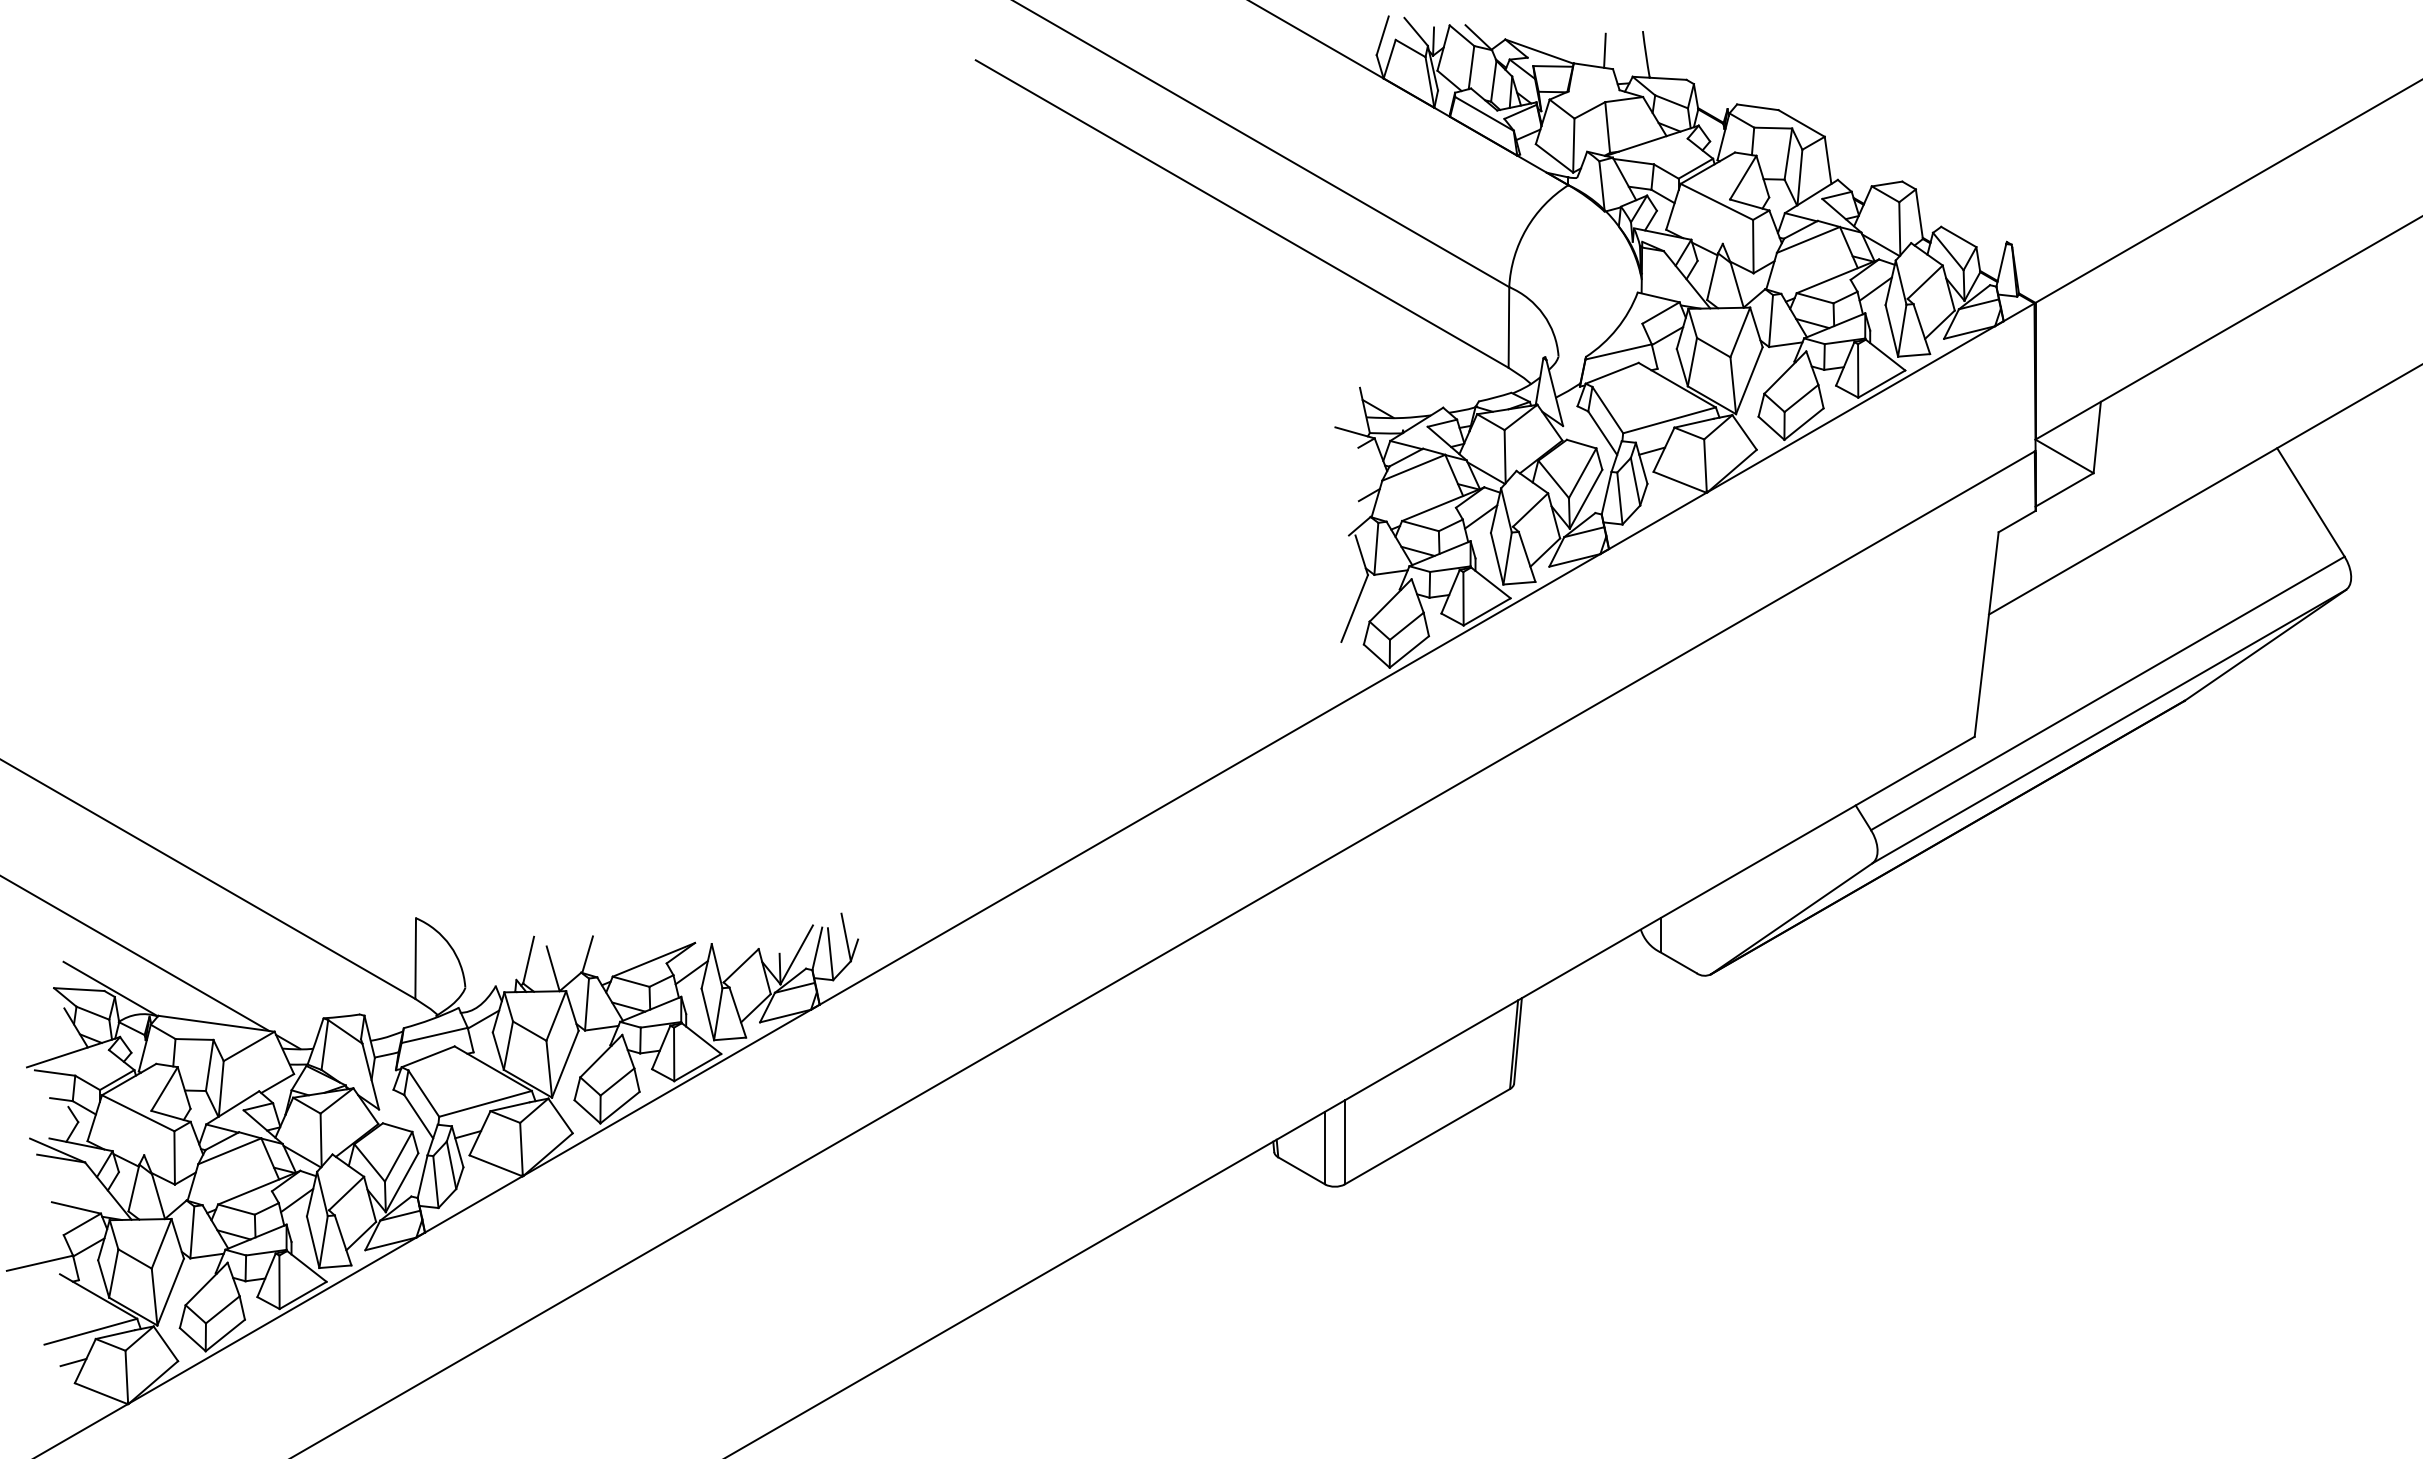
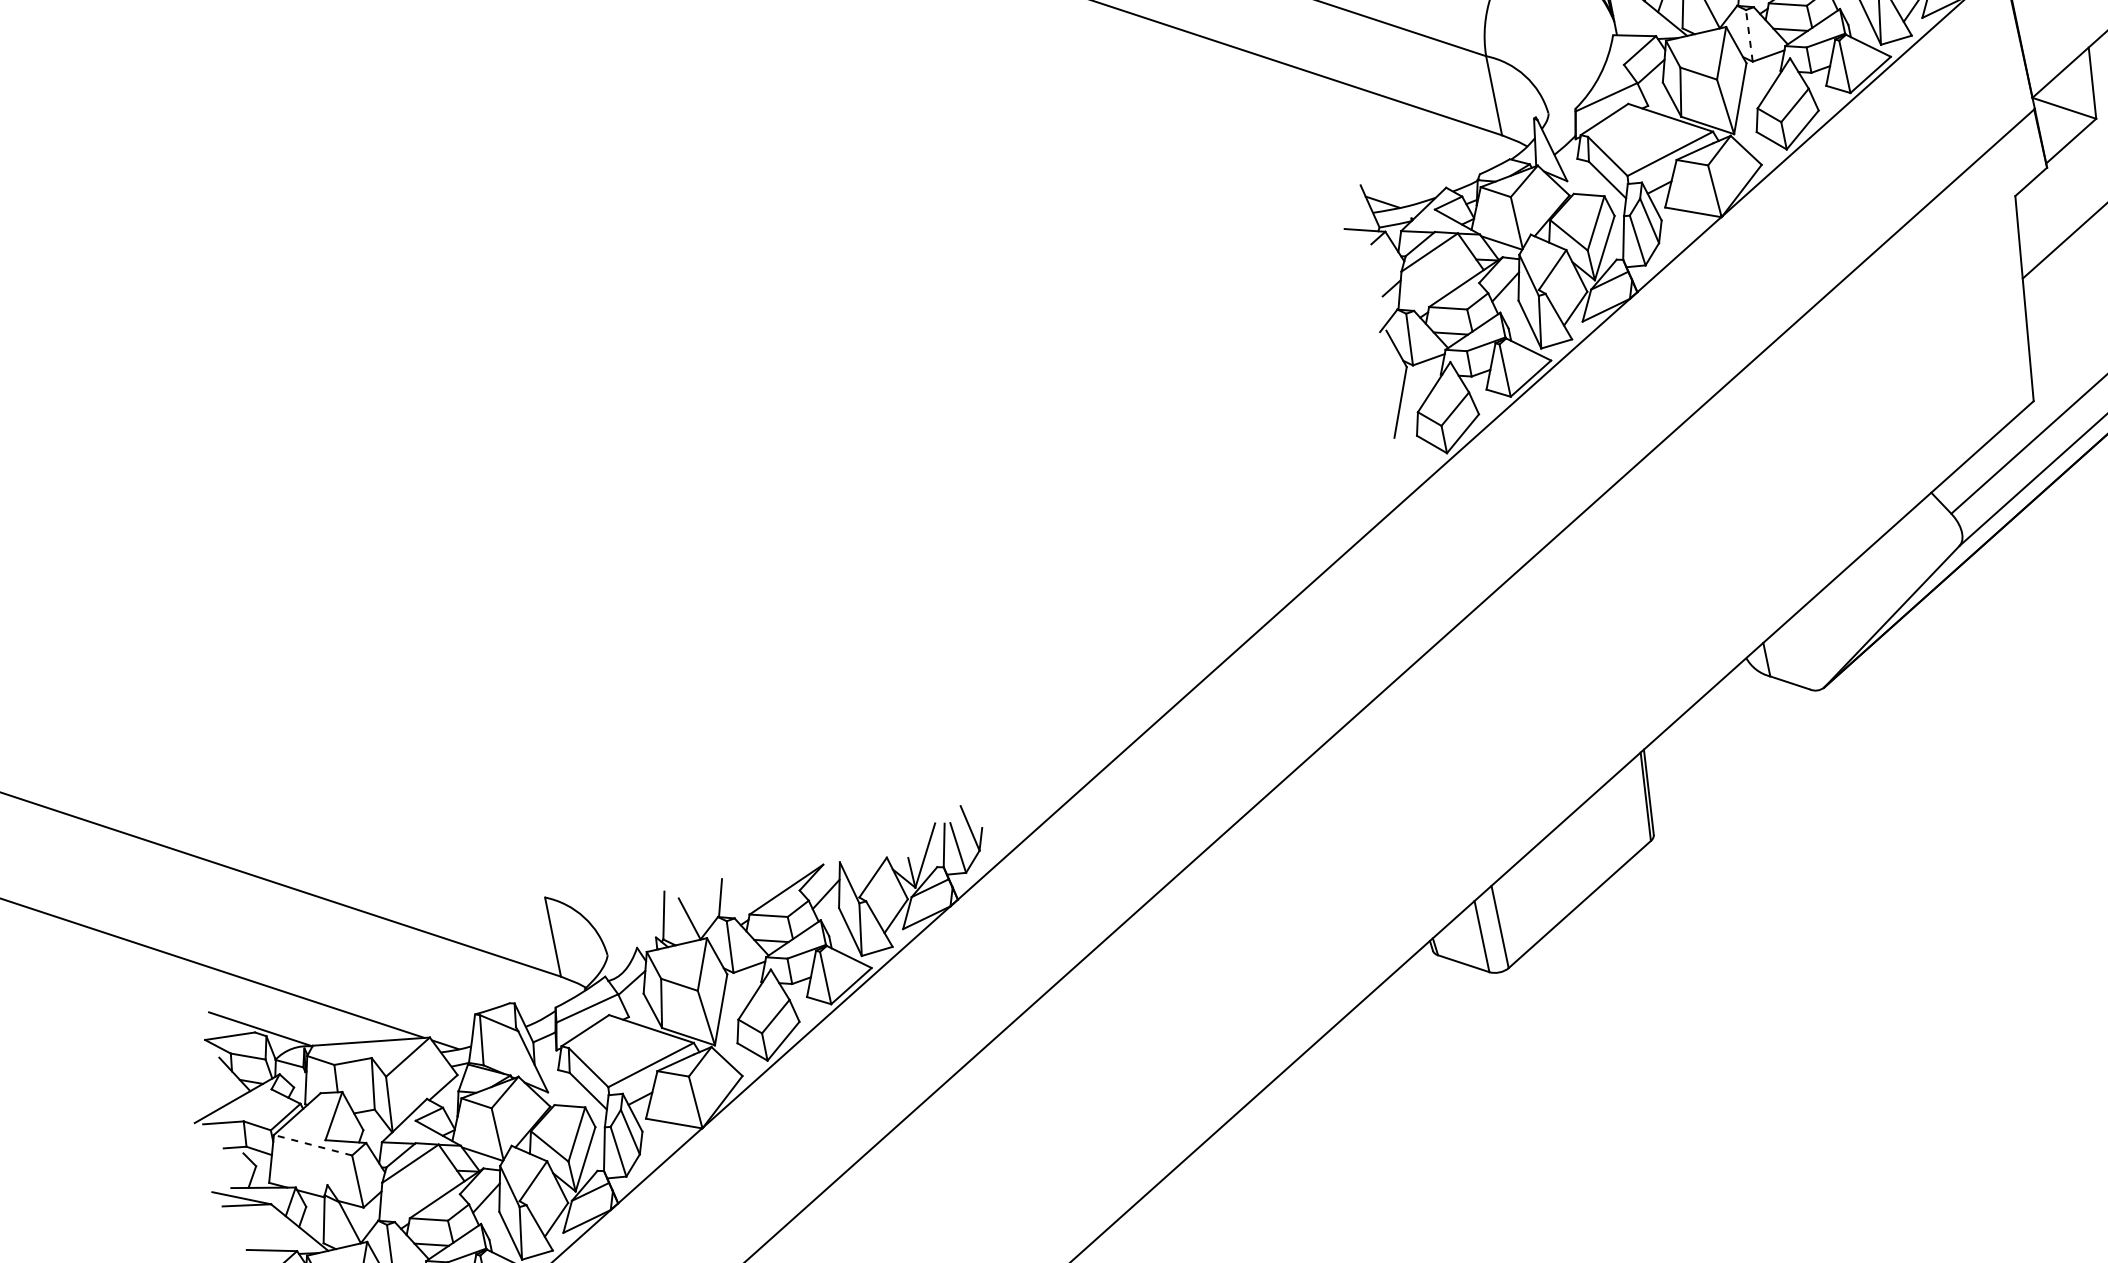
line: (1771, 320) -> (1749, 35), solid -> dashed
line: (137, 1113) -> (312, 1145), solid -> dashed

